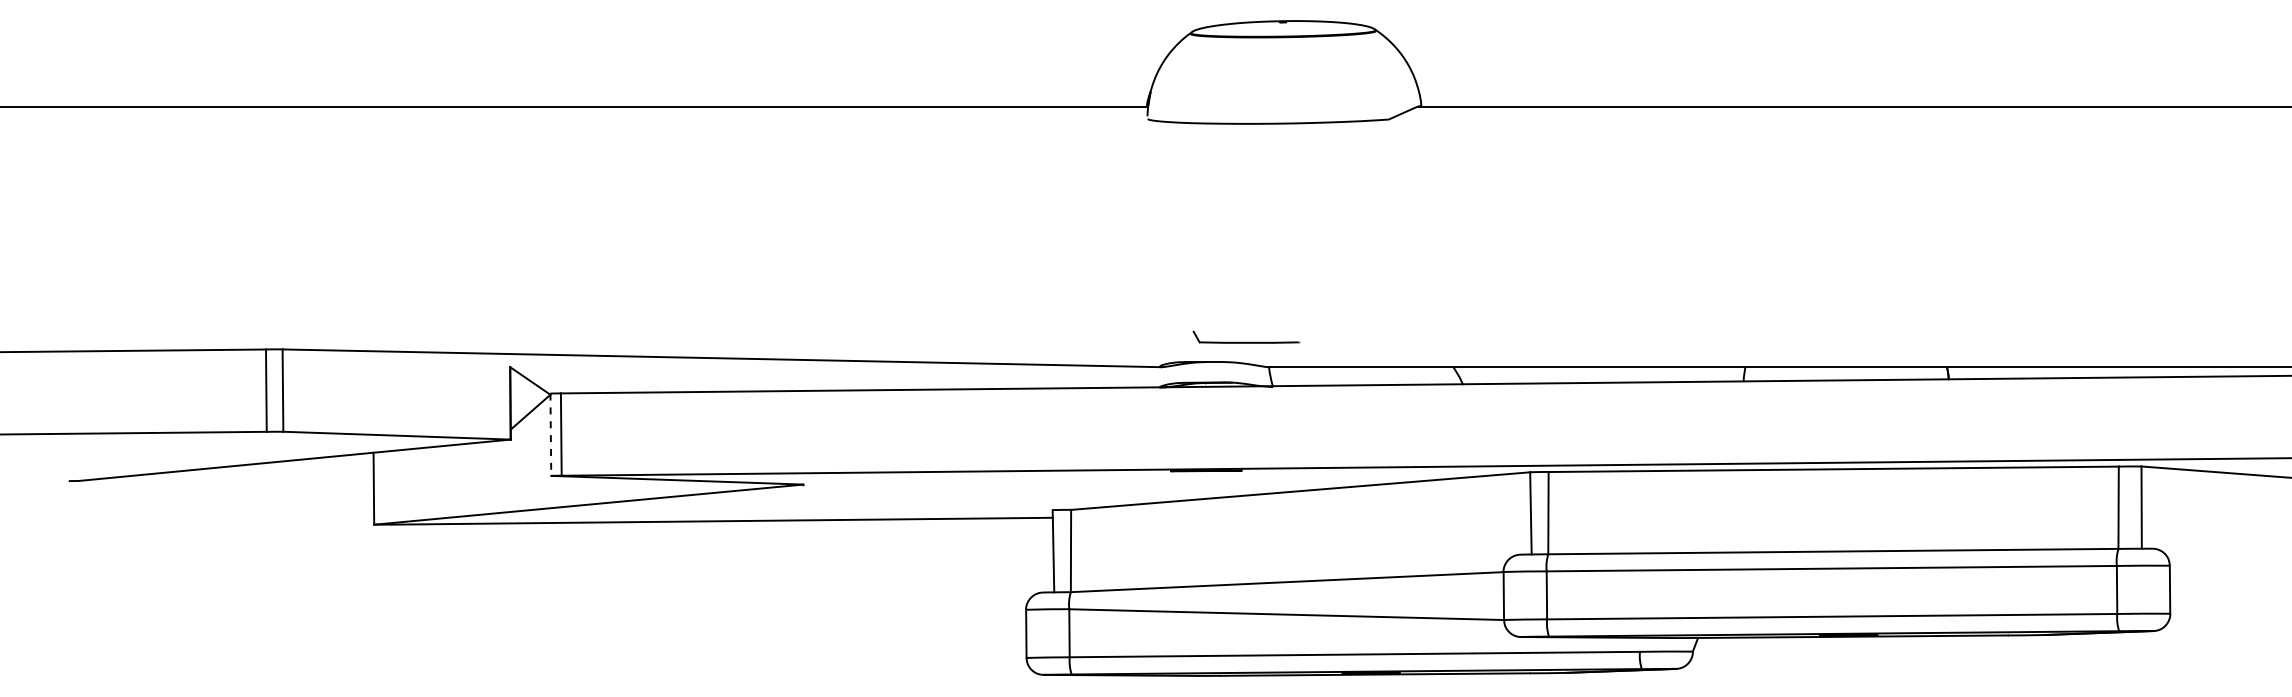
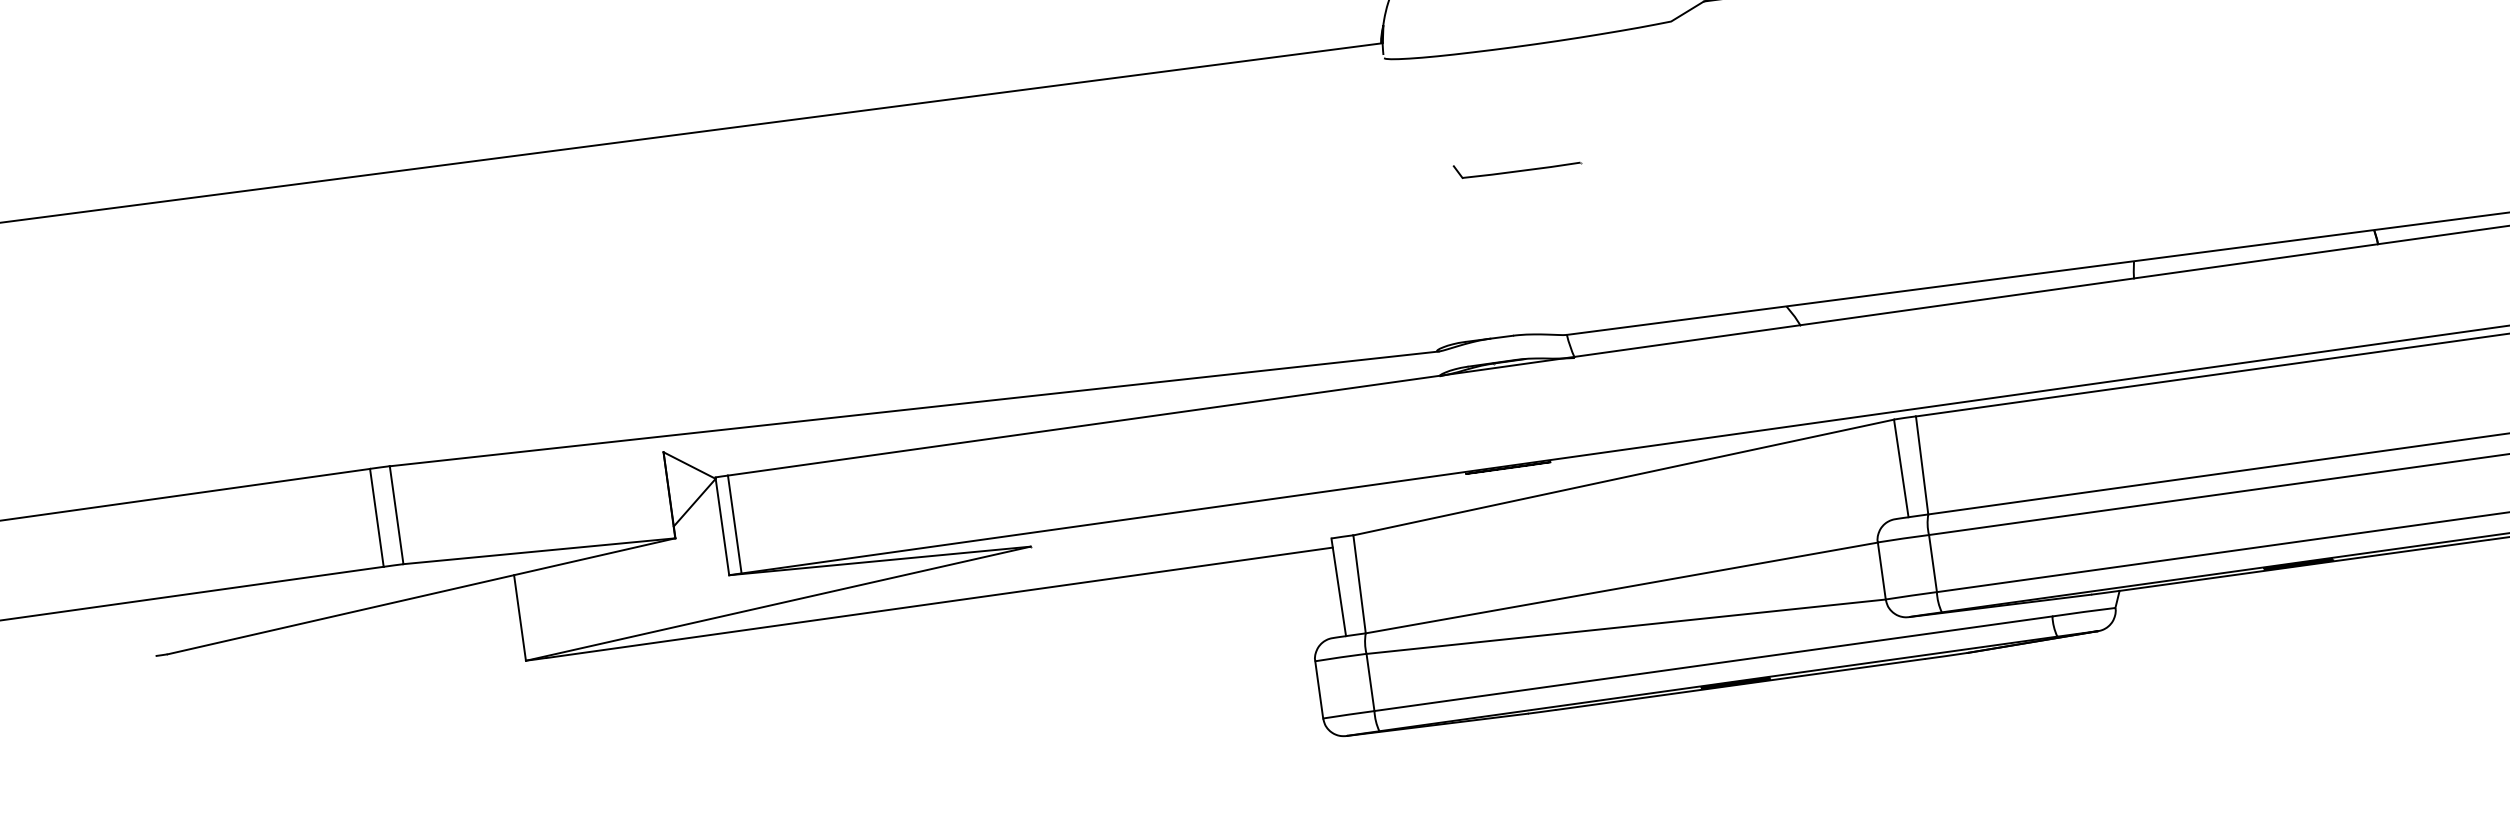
part: (1246, 336) -> (1517, 163), moved
line: (550, 435) -> (722, 527), dashed -> solid

